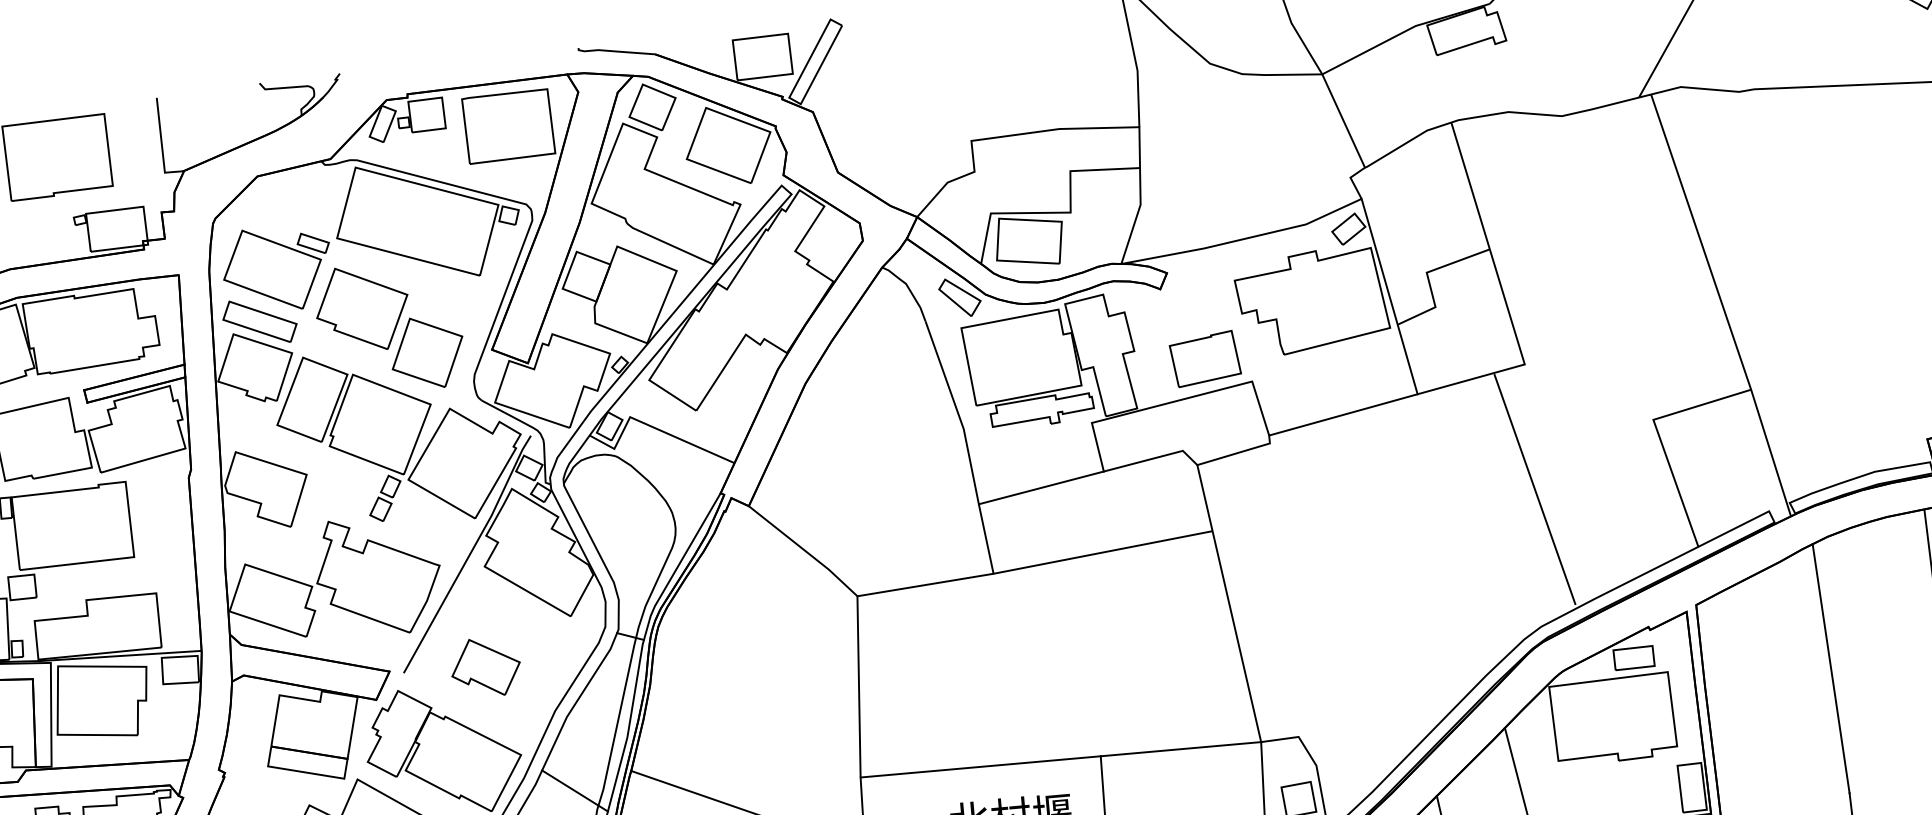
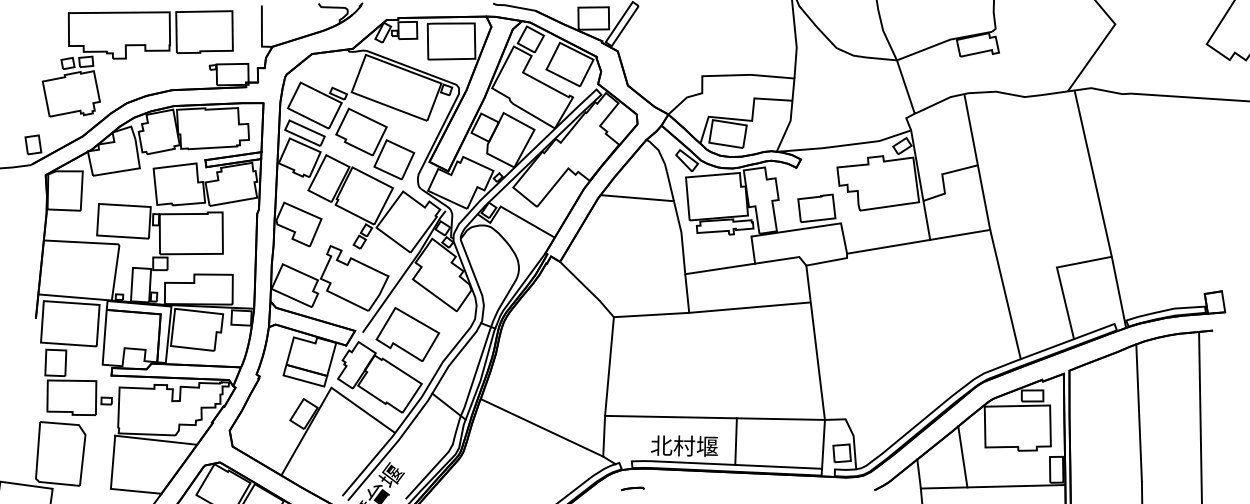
line: (875, 376) -> (636, 198), added
line: (1534, 489) -> (1005, 294), moved
part: (485, 666) -> (407, 333), size x1.67

